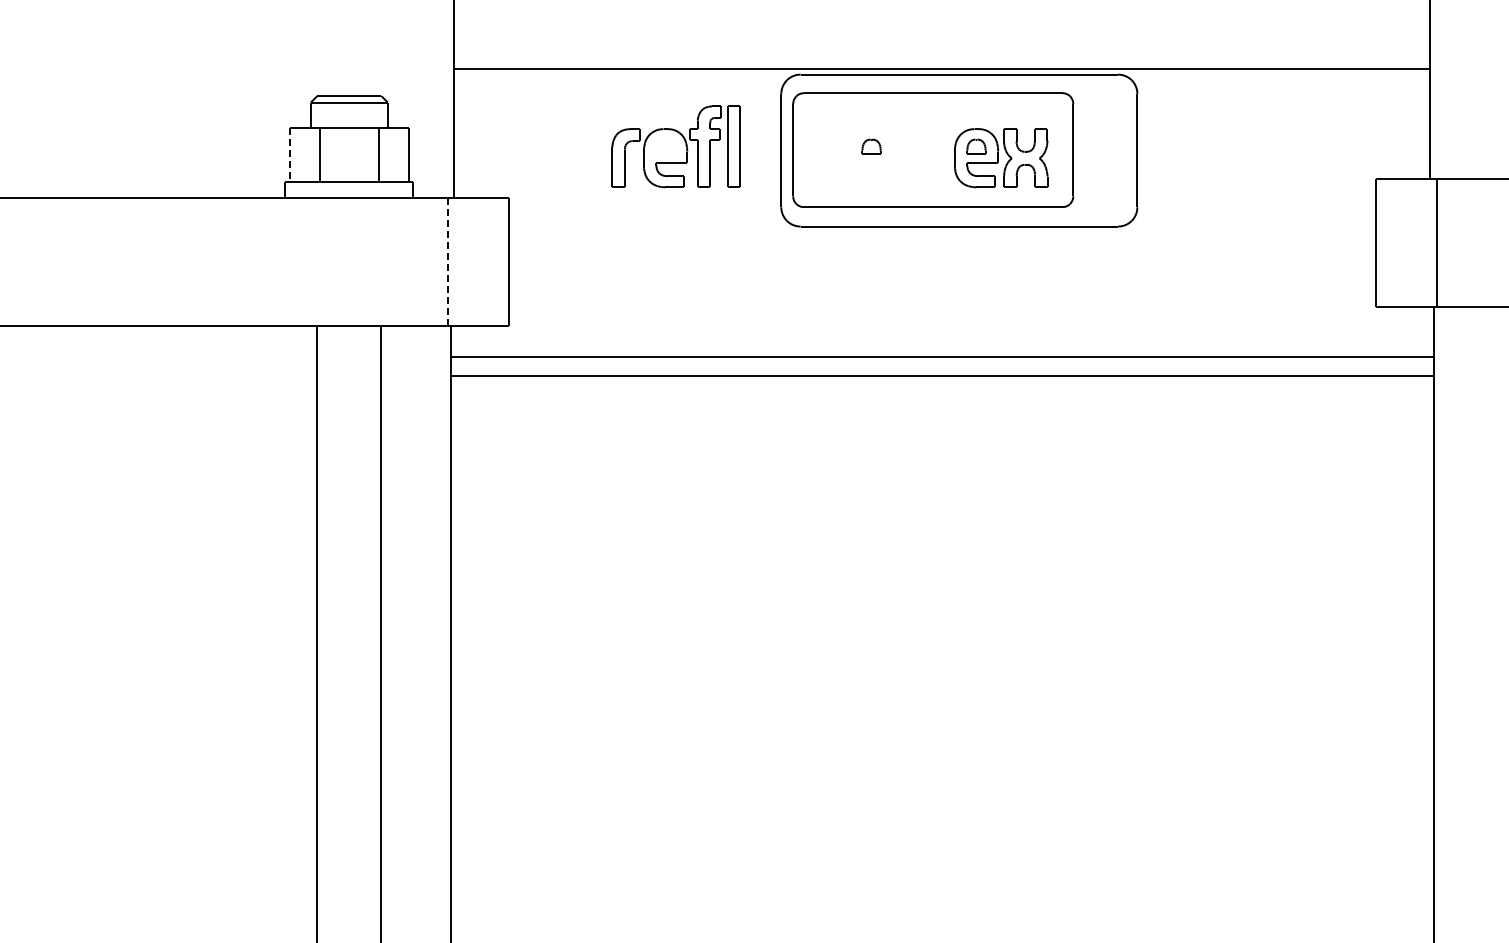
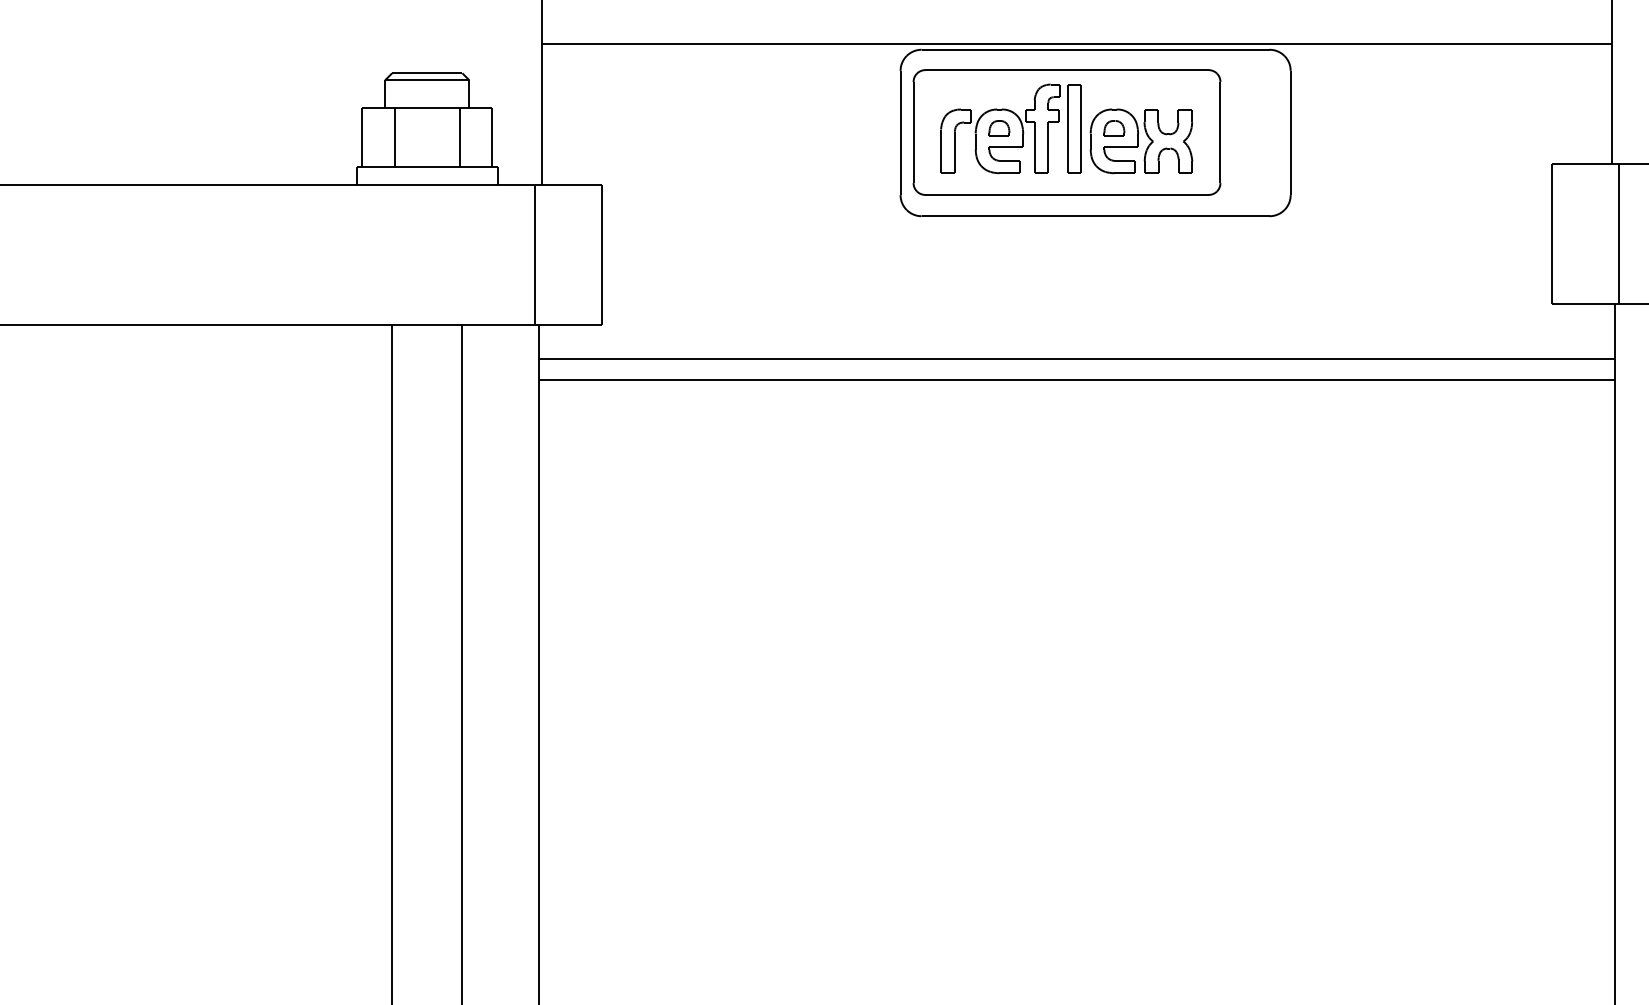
part: (675, 146) -> (1010, 128), moved
line: (290, 155) -> (362, 138), dashed -> solid
line: (447, 261) -> (534, 254), dashed -> solid

